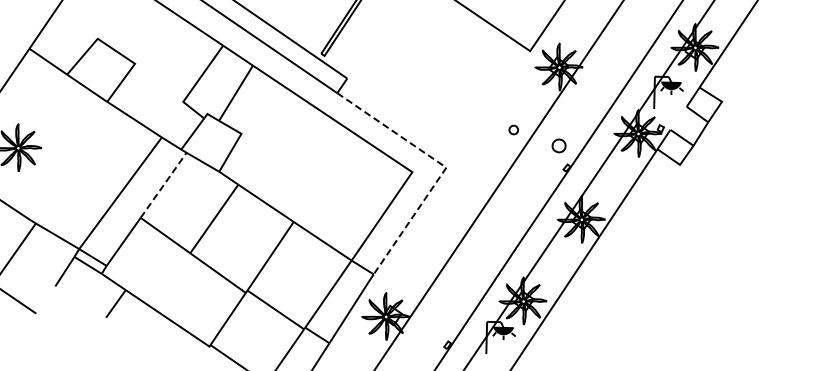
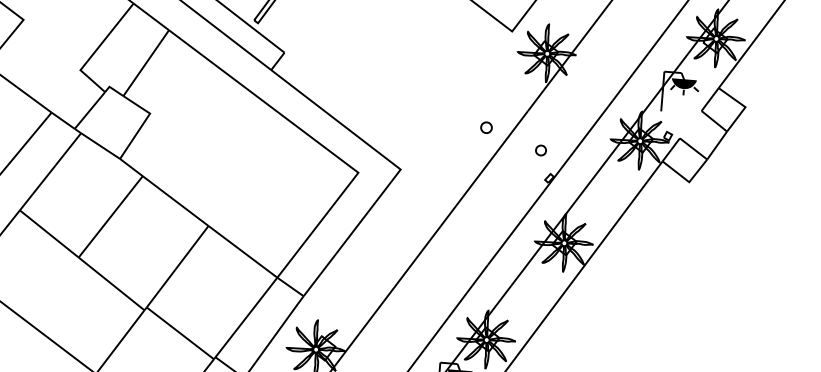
part: (558, 145) -> (540, 149), size x0.62
line: (445, 167) -> (399, 169), dashed -> solid
line: (163, 185) -> (50, 172), dashed -> solid

